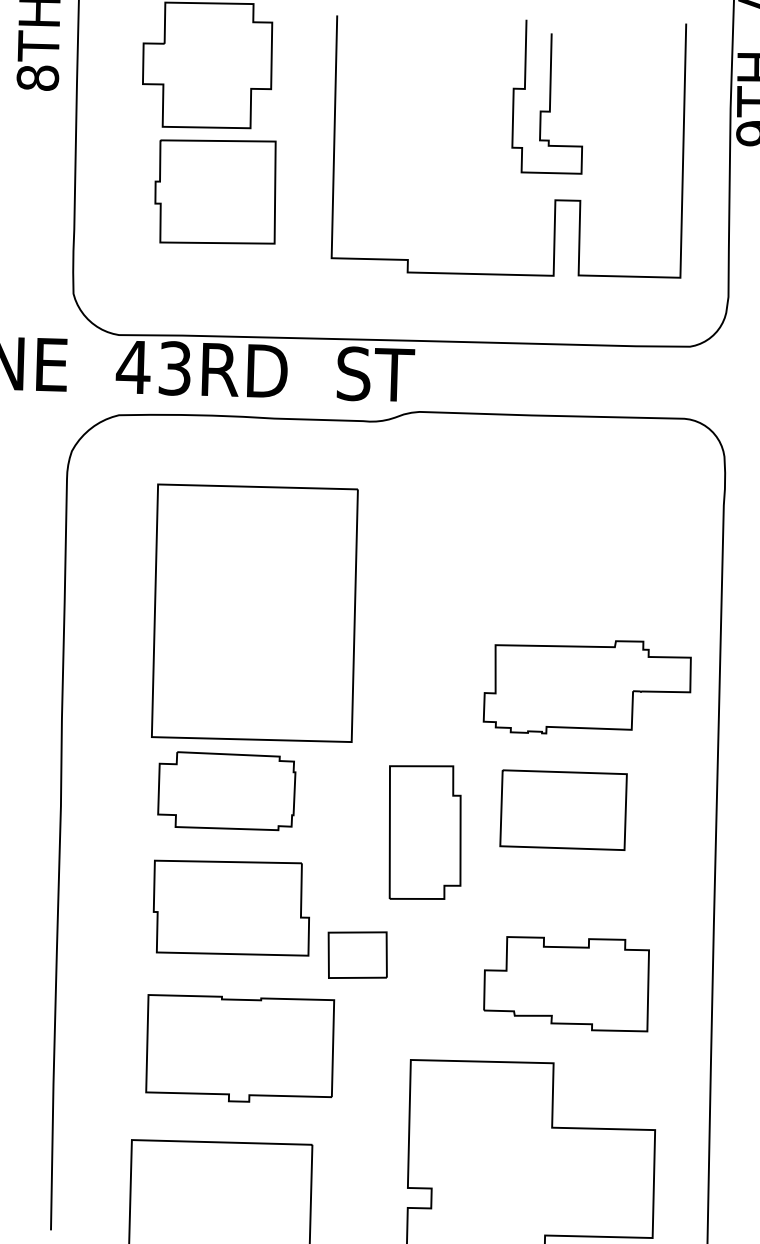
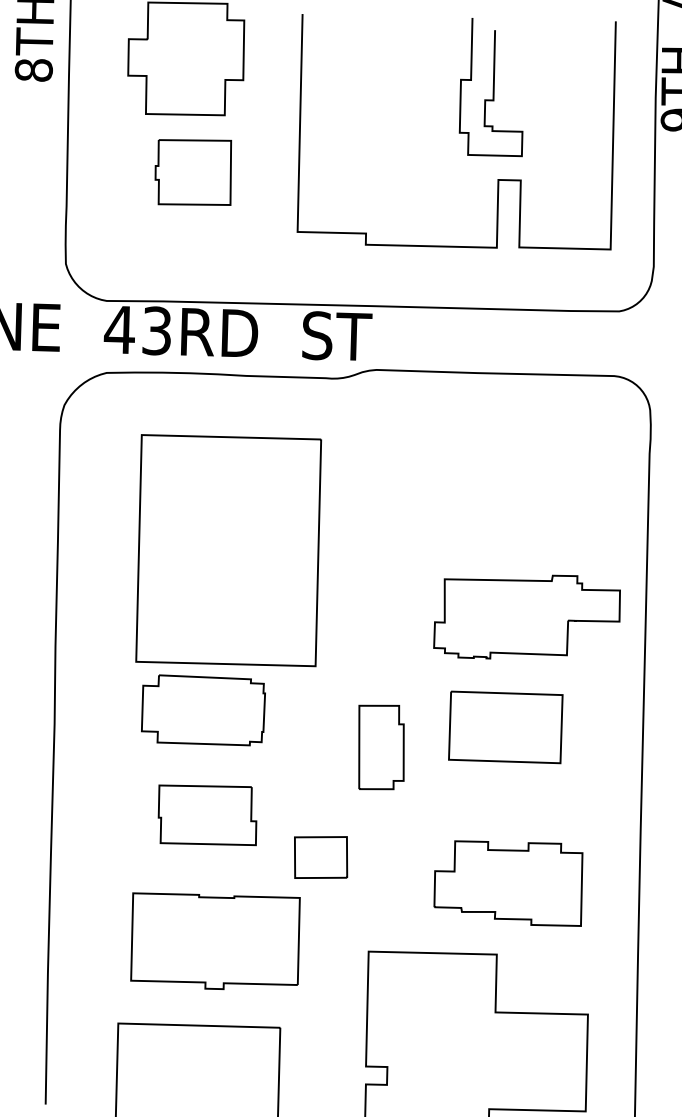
part: (215, 191) -> (193, 172), size x0.7
part: (424, 832) -> (380, 747), size x0.7
part: (230, 907) -> (206, 814), size x0.7

